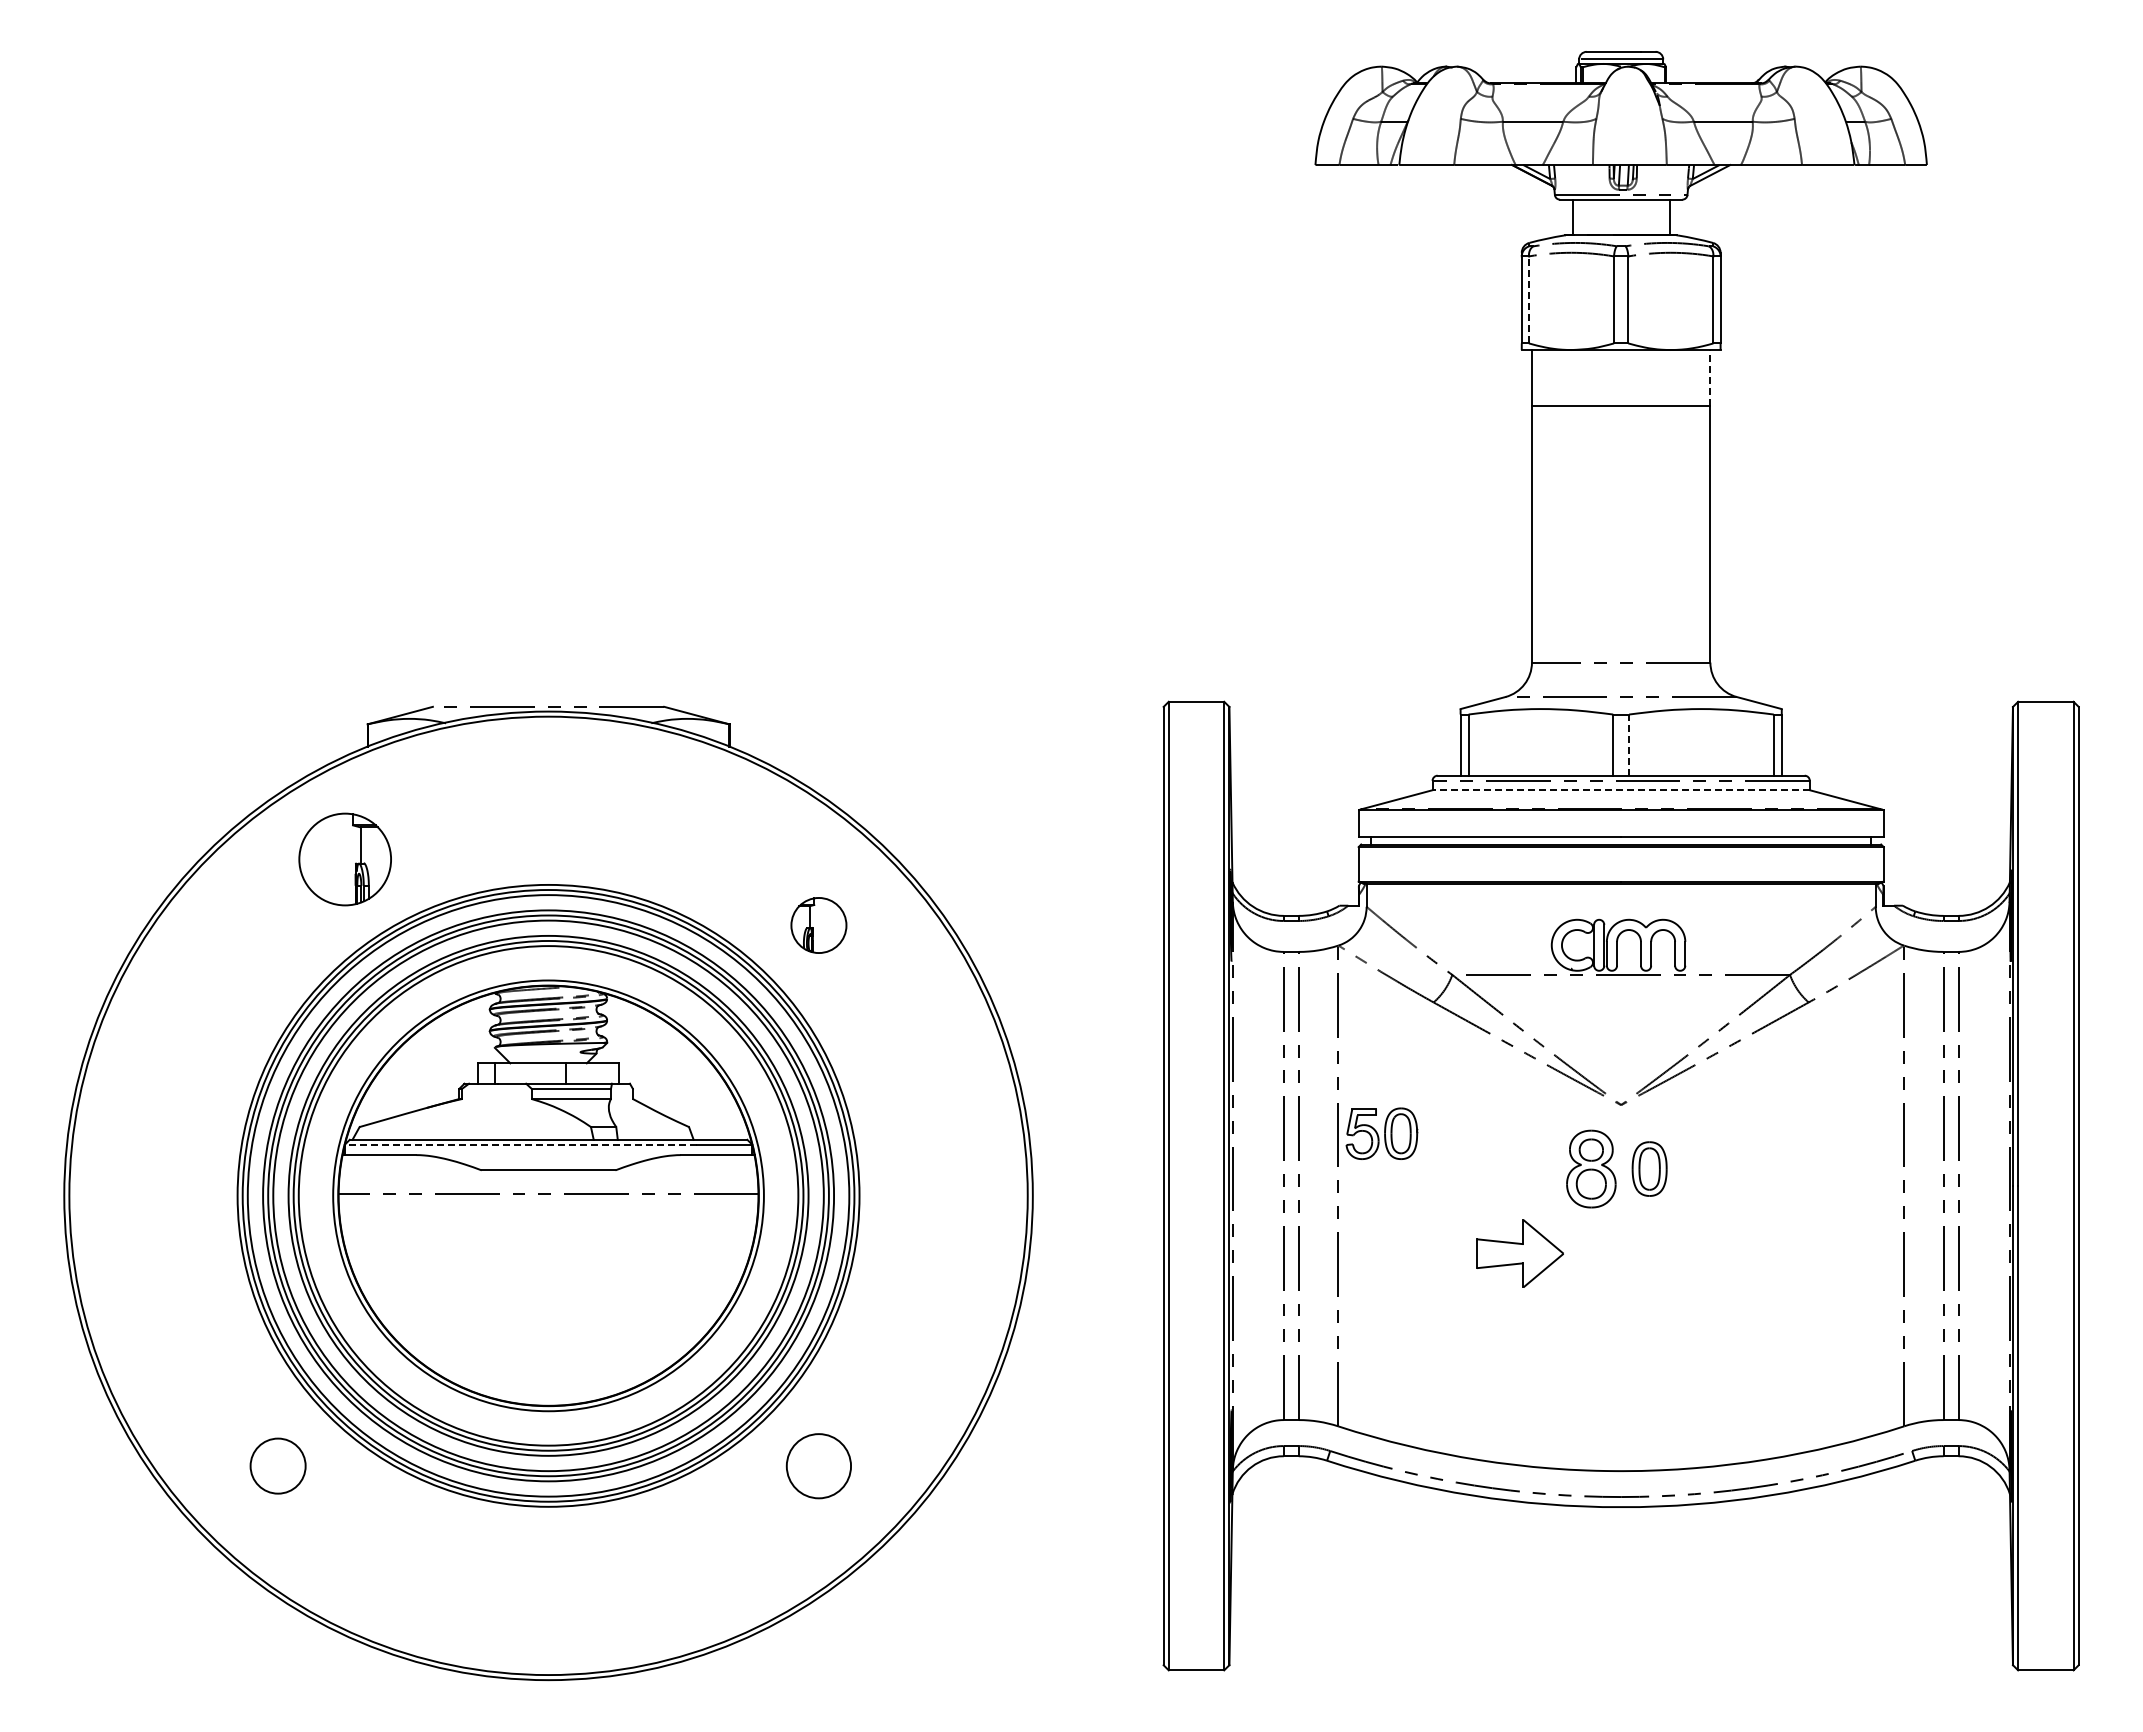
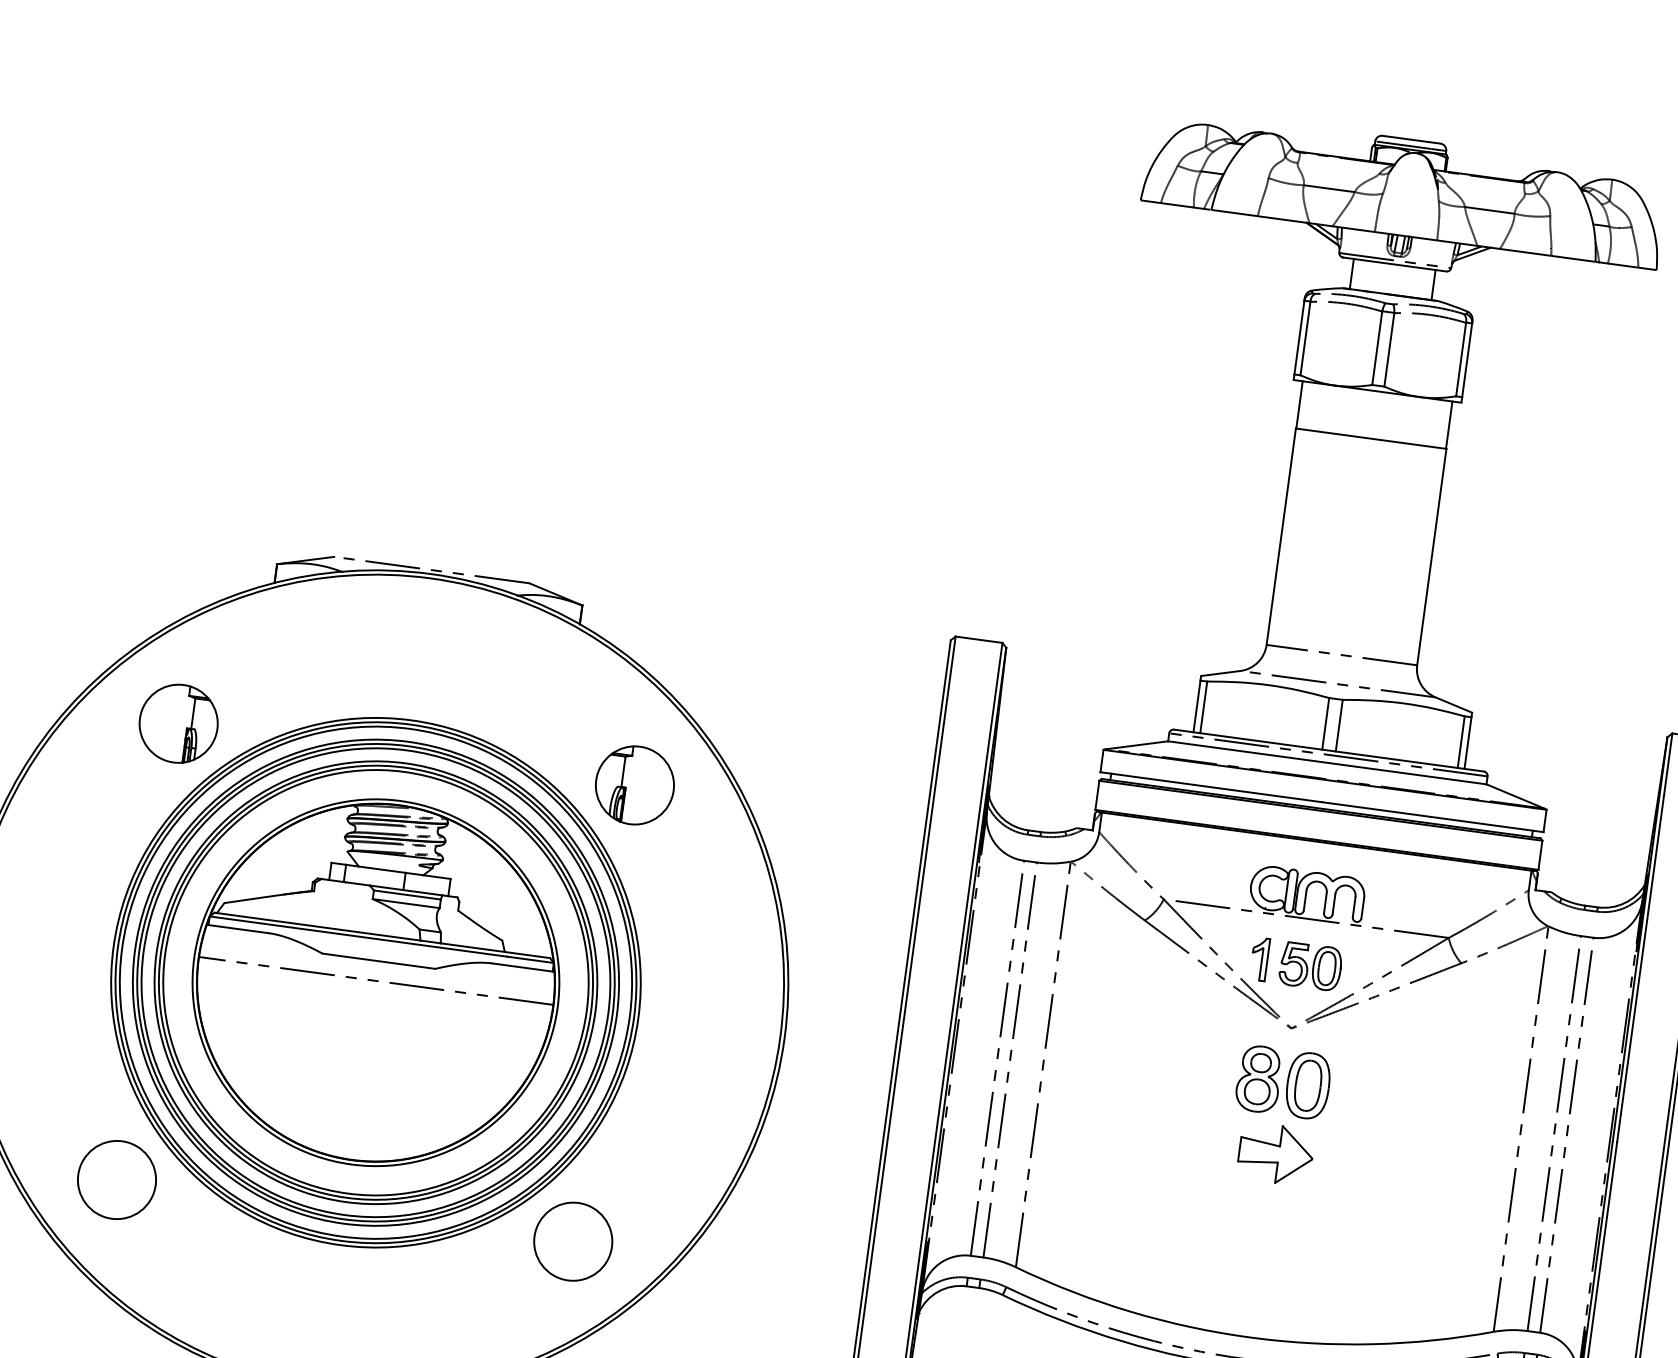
line: (1528, 299) -> (1305, 338), dashed -> solid
line: (1709, 377) -> (1448, 424), dashed -> solid
line: (1629, 745) -> (1339, 726), dashed -> solid
line: (1621, 790) -> (1327, 763), dashed -> solid
part: (344, 859) -> (178, 723), moved
part: (818, 925) -> (634, 785), size x1.67
part: (1573, 1028) -> (1259, 958), added
part: (1381, 1133) -> (1310, 966), moved
line: (520, 1144) -> (358, 936), dashed -> solid
part: (1649, 1168) -> (1308, 1085), size x1.43
part: (1519, 1253) -> (1275, 1153), moved
circle: (277, 1465) -> (116, 1179), size x1.67
circle: (818, 1466) -> (572, 1241), size x1.43

